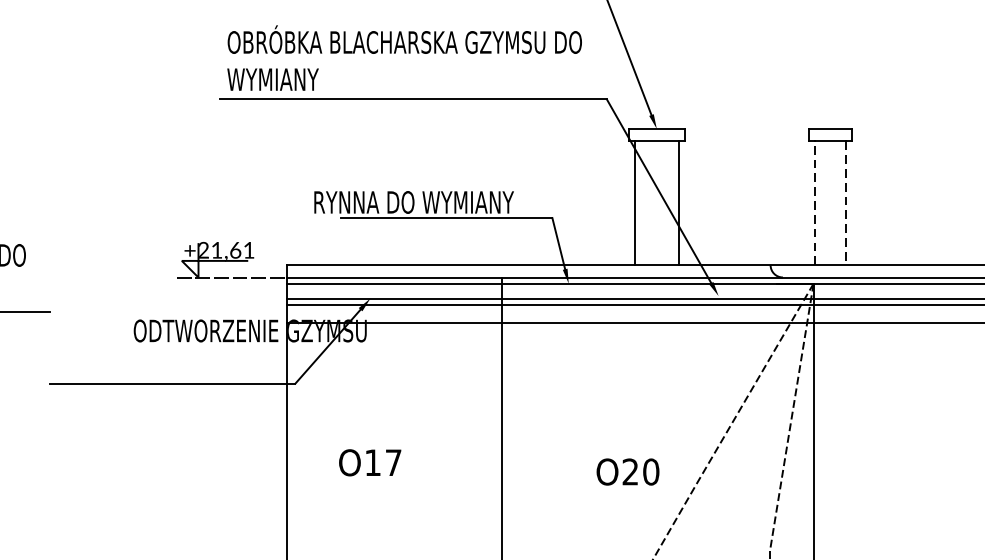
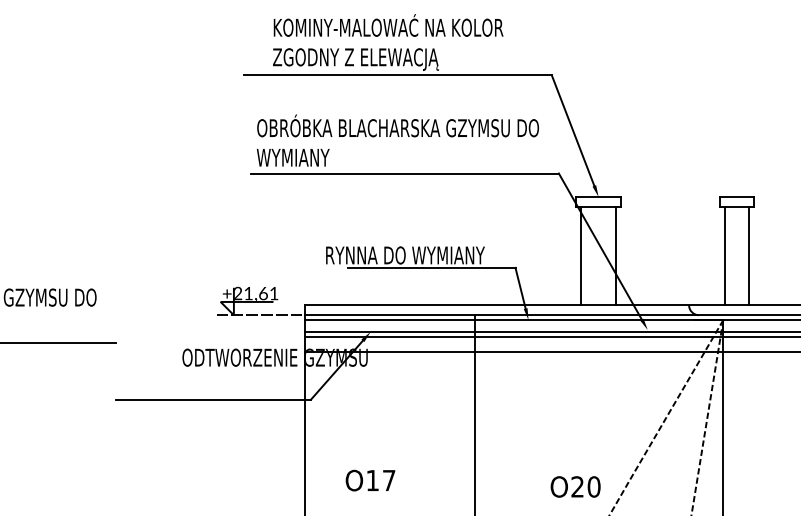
line: (815, 202) -> (724, 255), dashed -> solid
line: (846, 203) -> (749, 256), dashed -> solid
text: (370, 462) -> (370, 480), moved
text: (627, 471) -> (575, 486), moved

